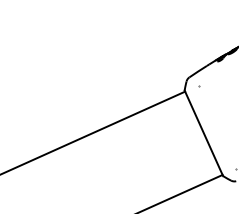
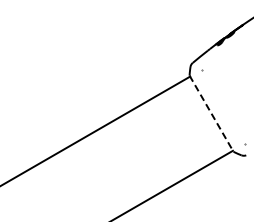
line: (203, 133) -> (211, 113), solid -> dashed

